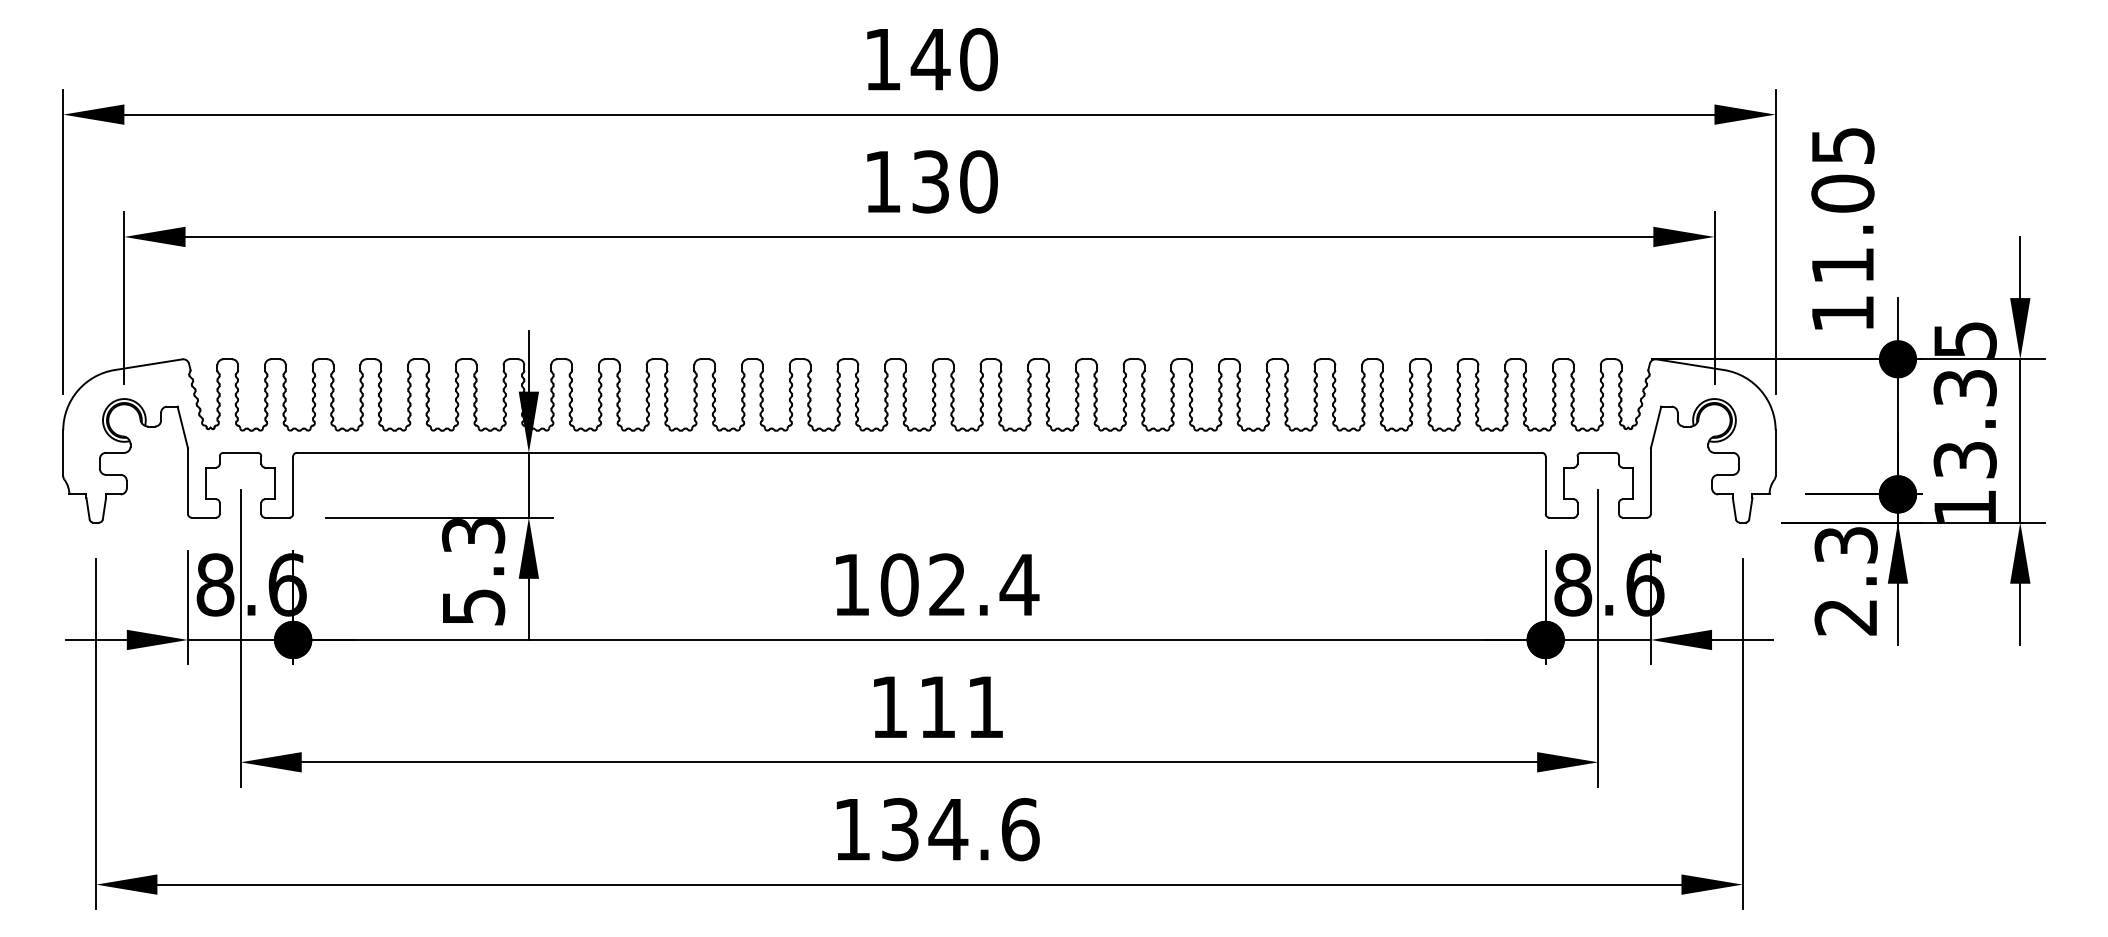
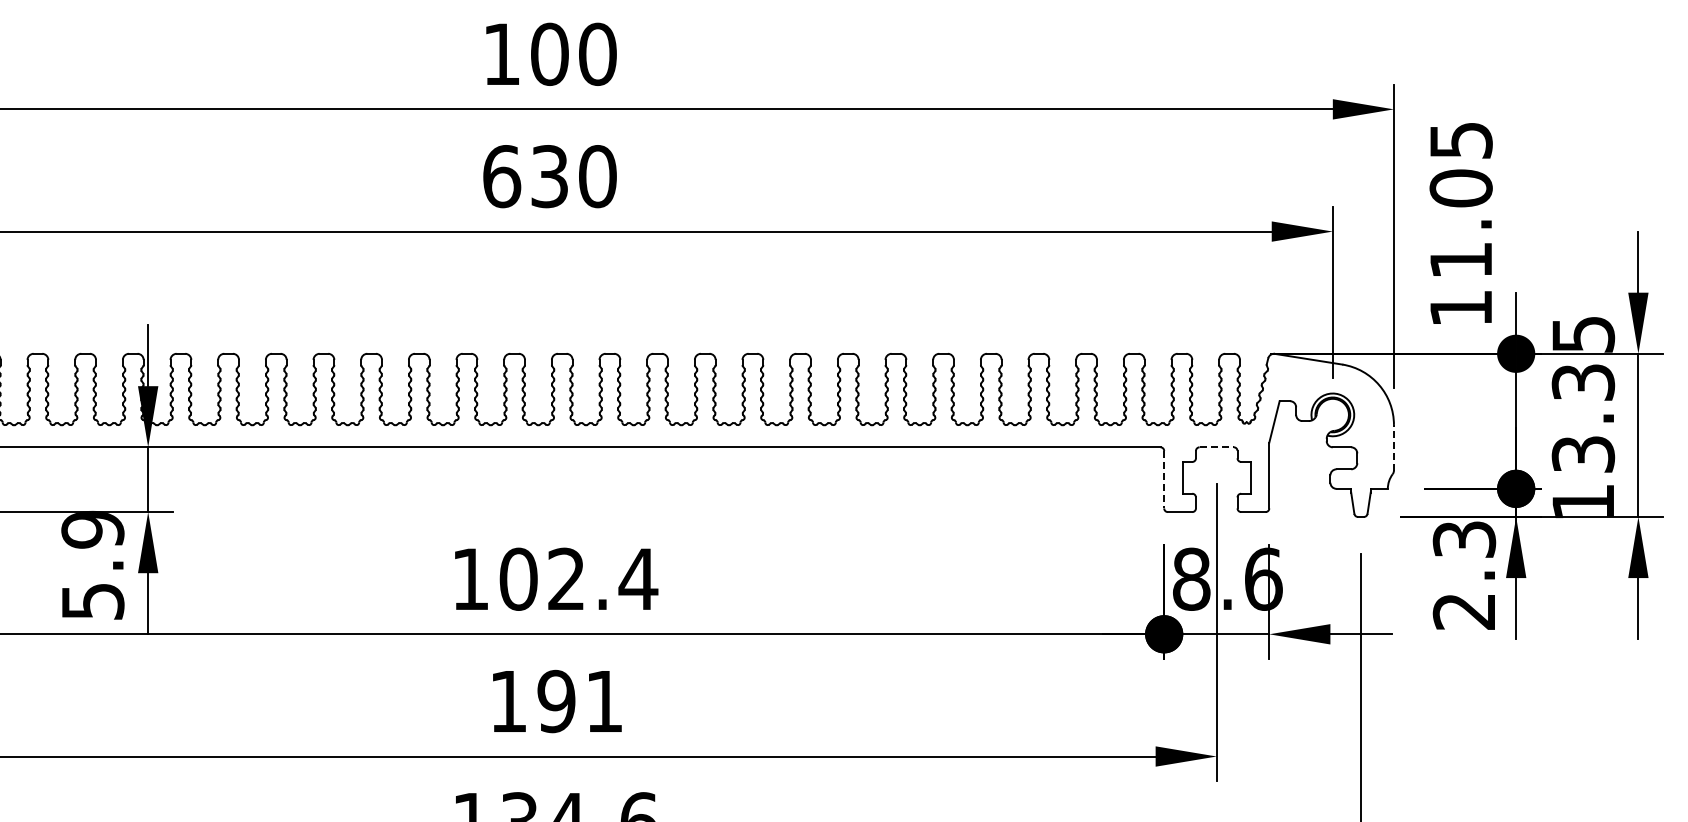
text: (930, 59) -> (549, 54), 140 -> 100
text: (883, 181) -> (502, 176), 130 -> 630
line: (1598, 452) -> (1216, 446), solid -> dashed
line: (1775, 453) -> (1393, 447), solid -> dashed
line: (1545, 485) -> (1163, 479), solid -> dashed
text: (473, 535) -> (92, 529), 5.3 -> 5.9
text: (937, 706) -> (556, 700), 111 -> 191

